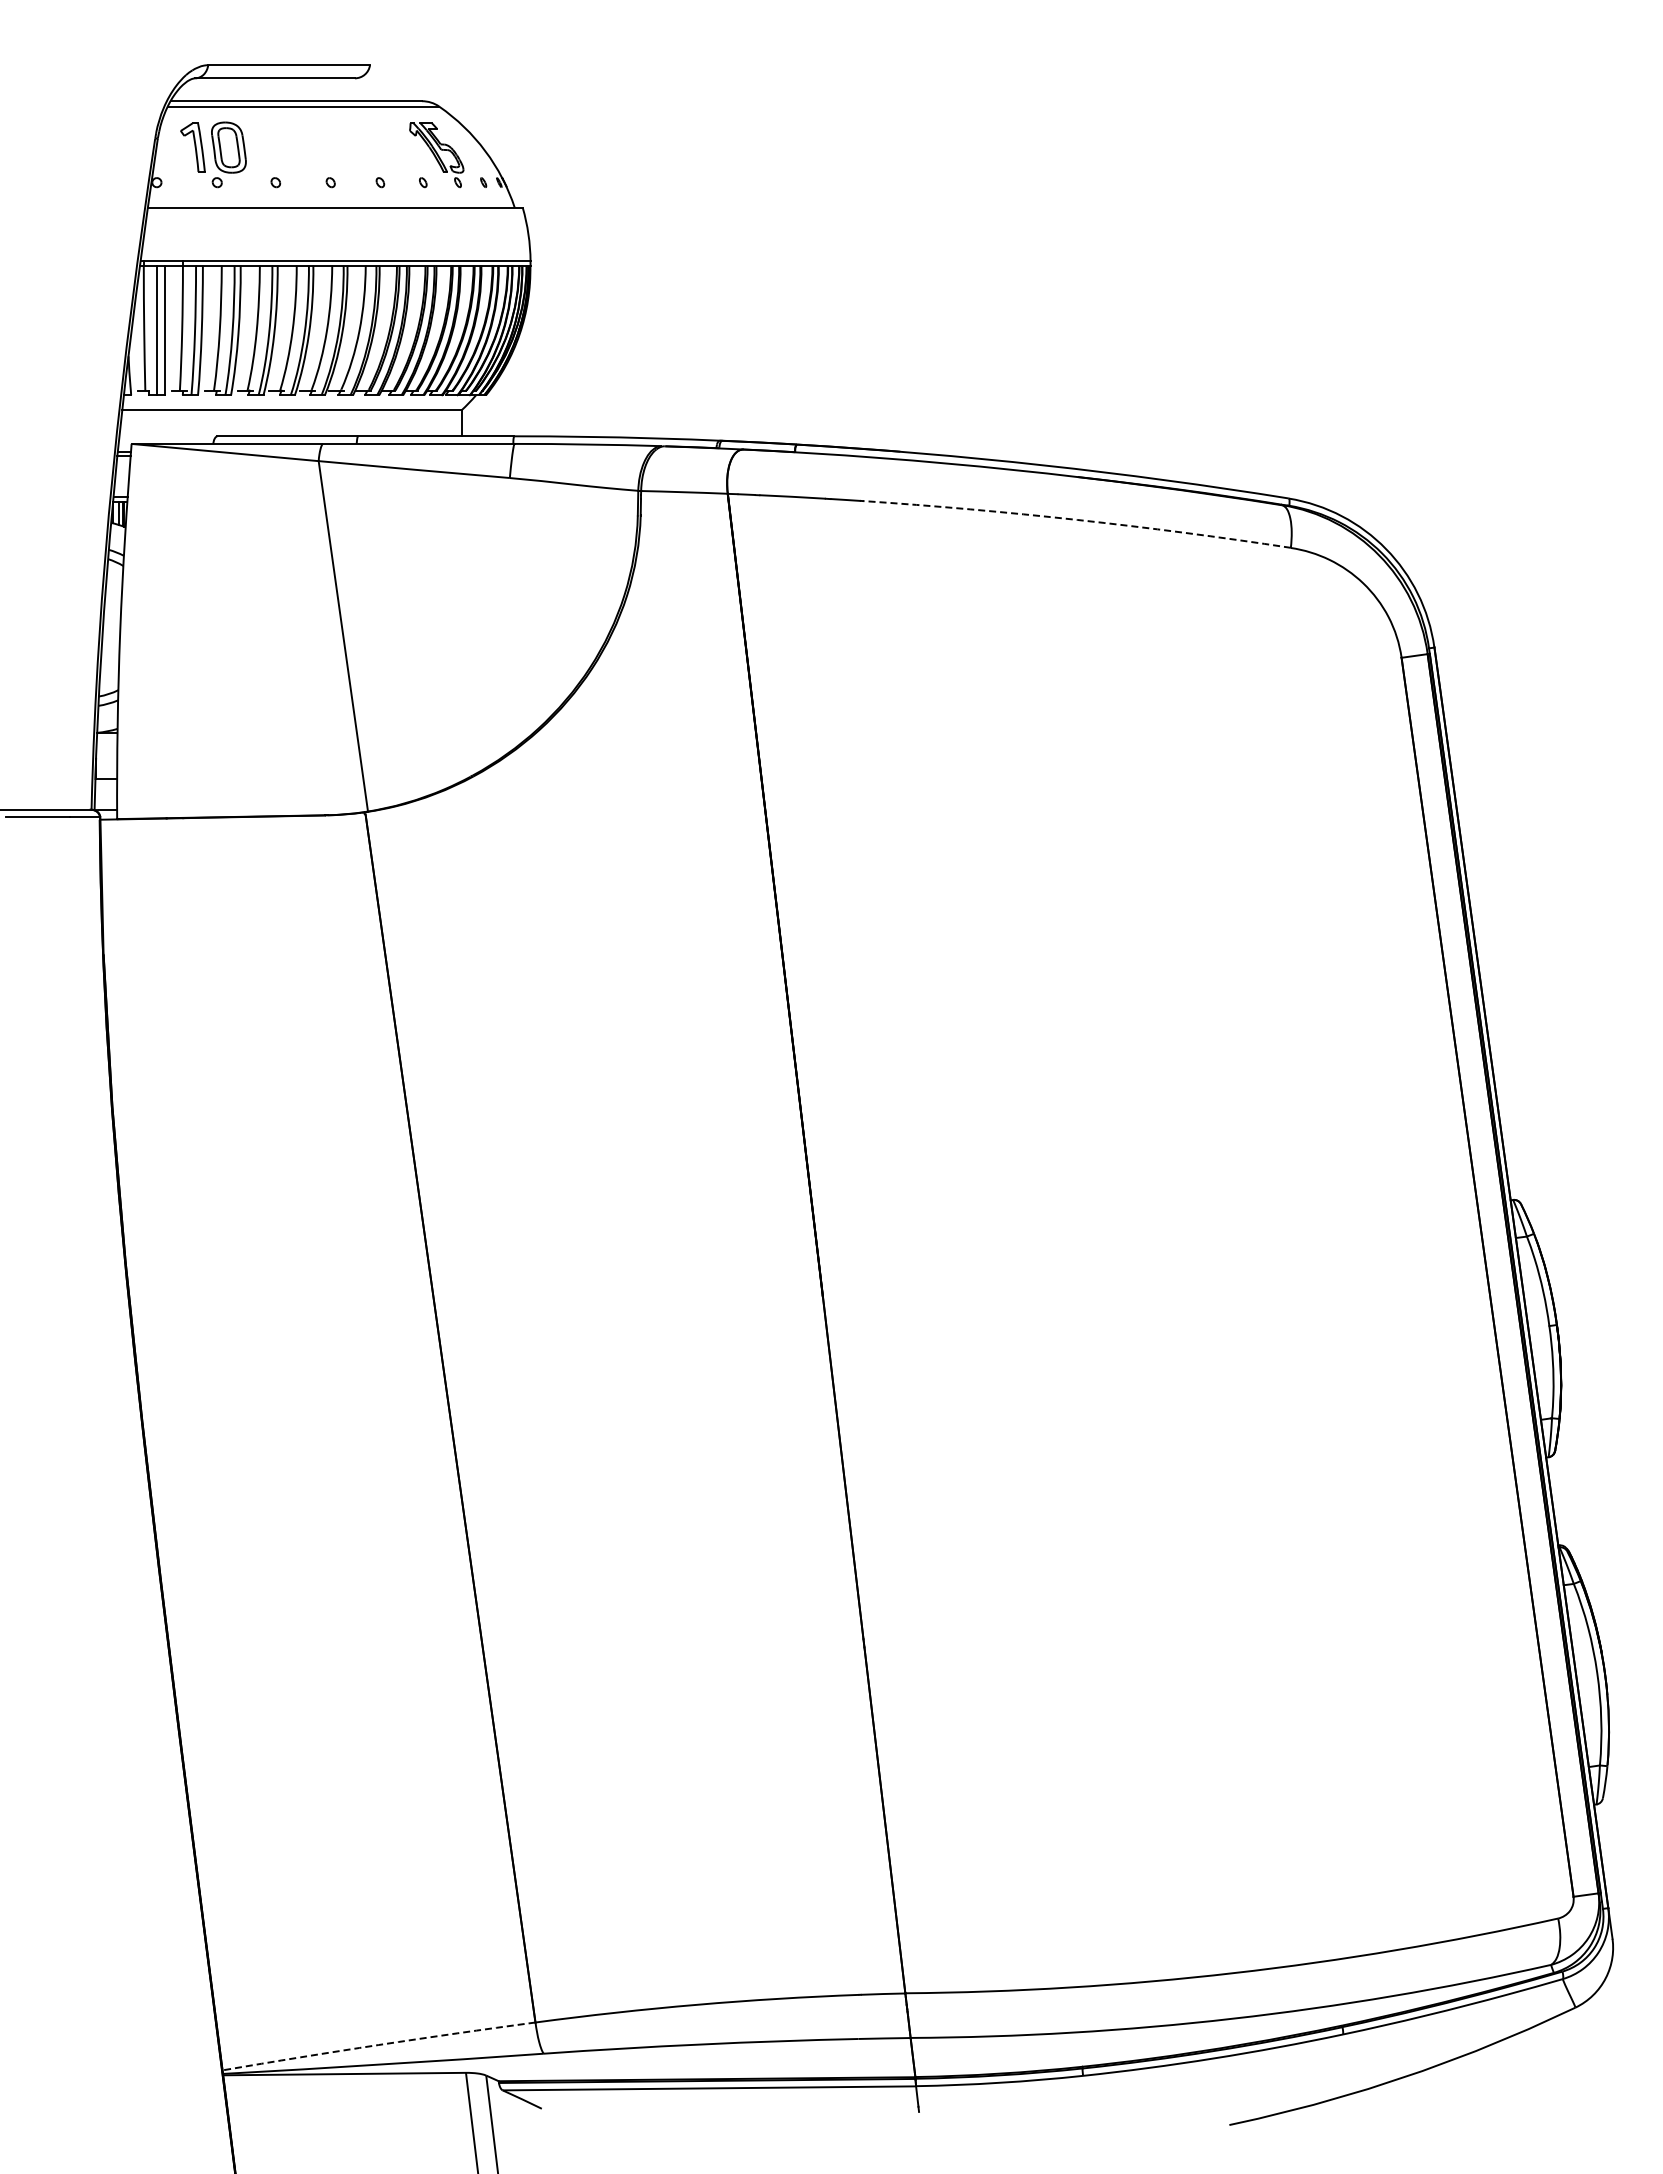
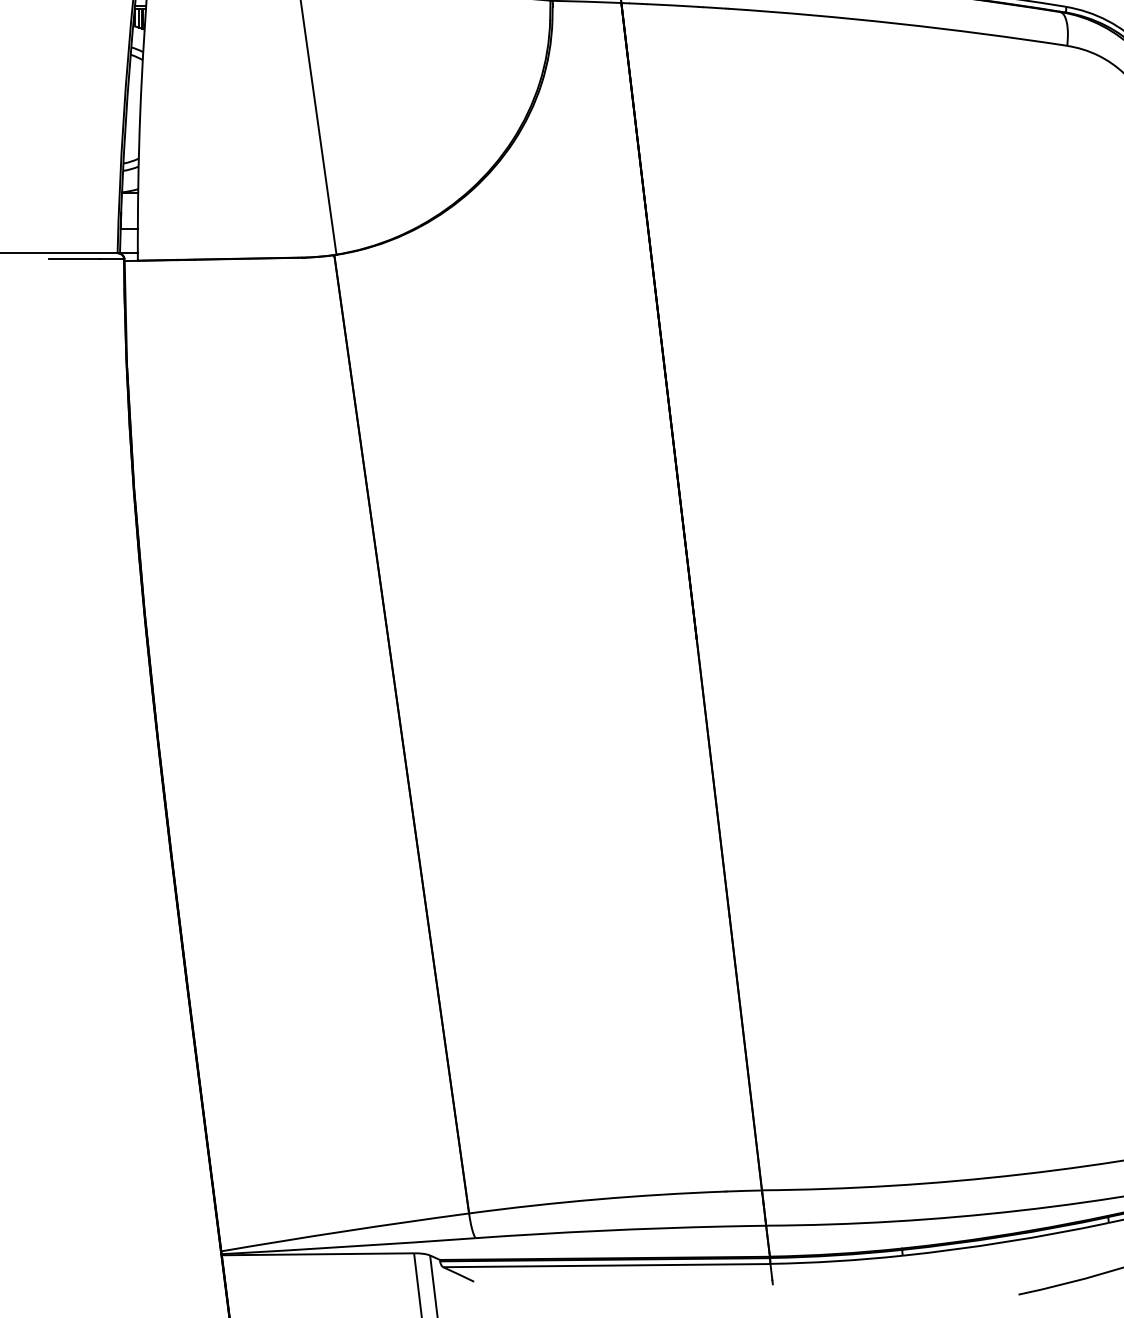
arc: (1077, 519) -> (898, 23), dashed -> solid
arc: (378, 2044) -> (344, 1230), dashed -> solid

